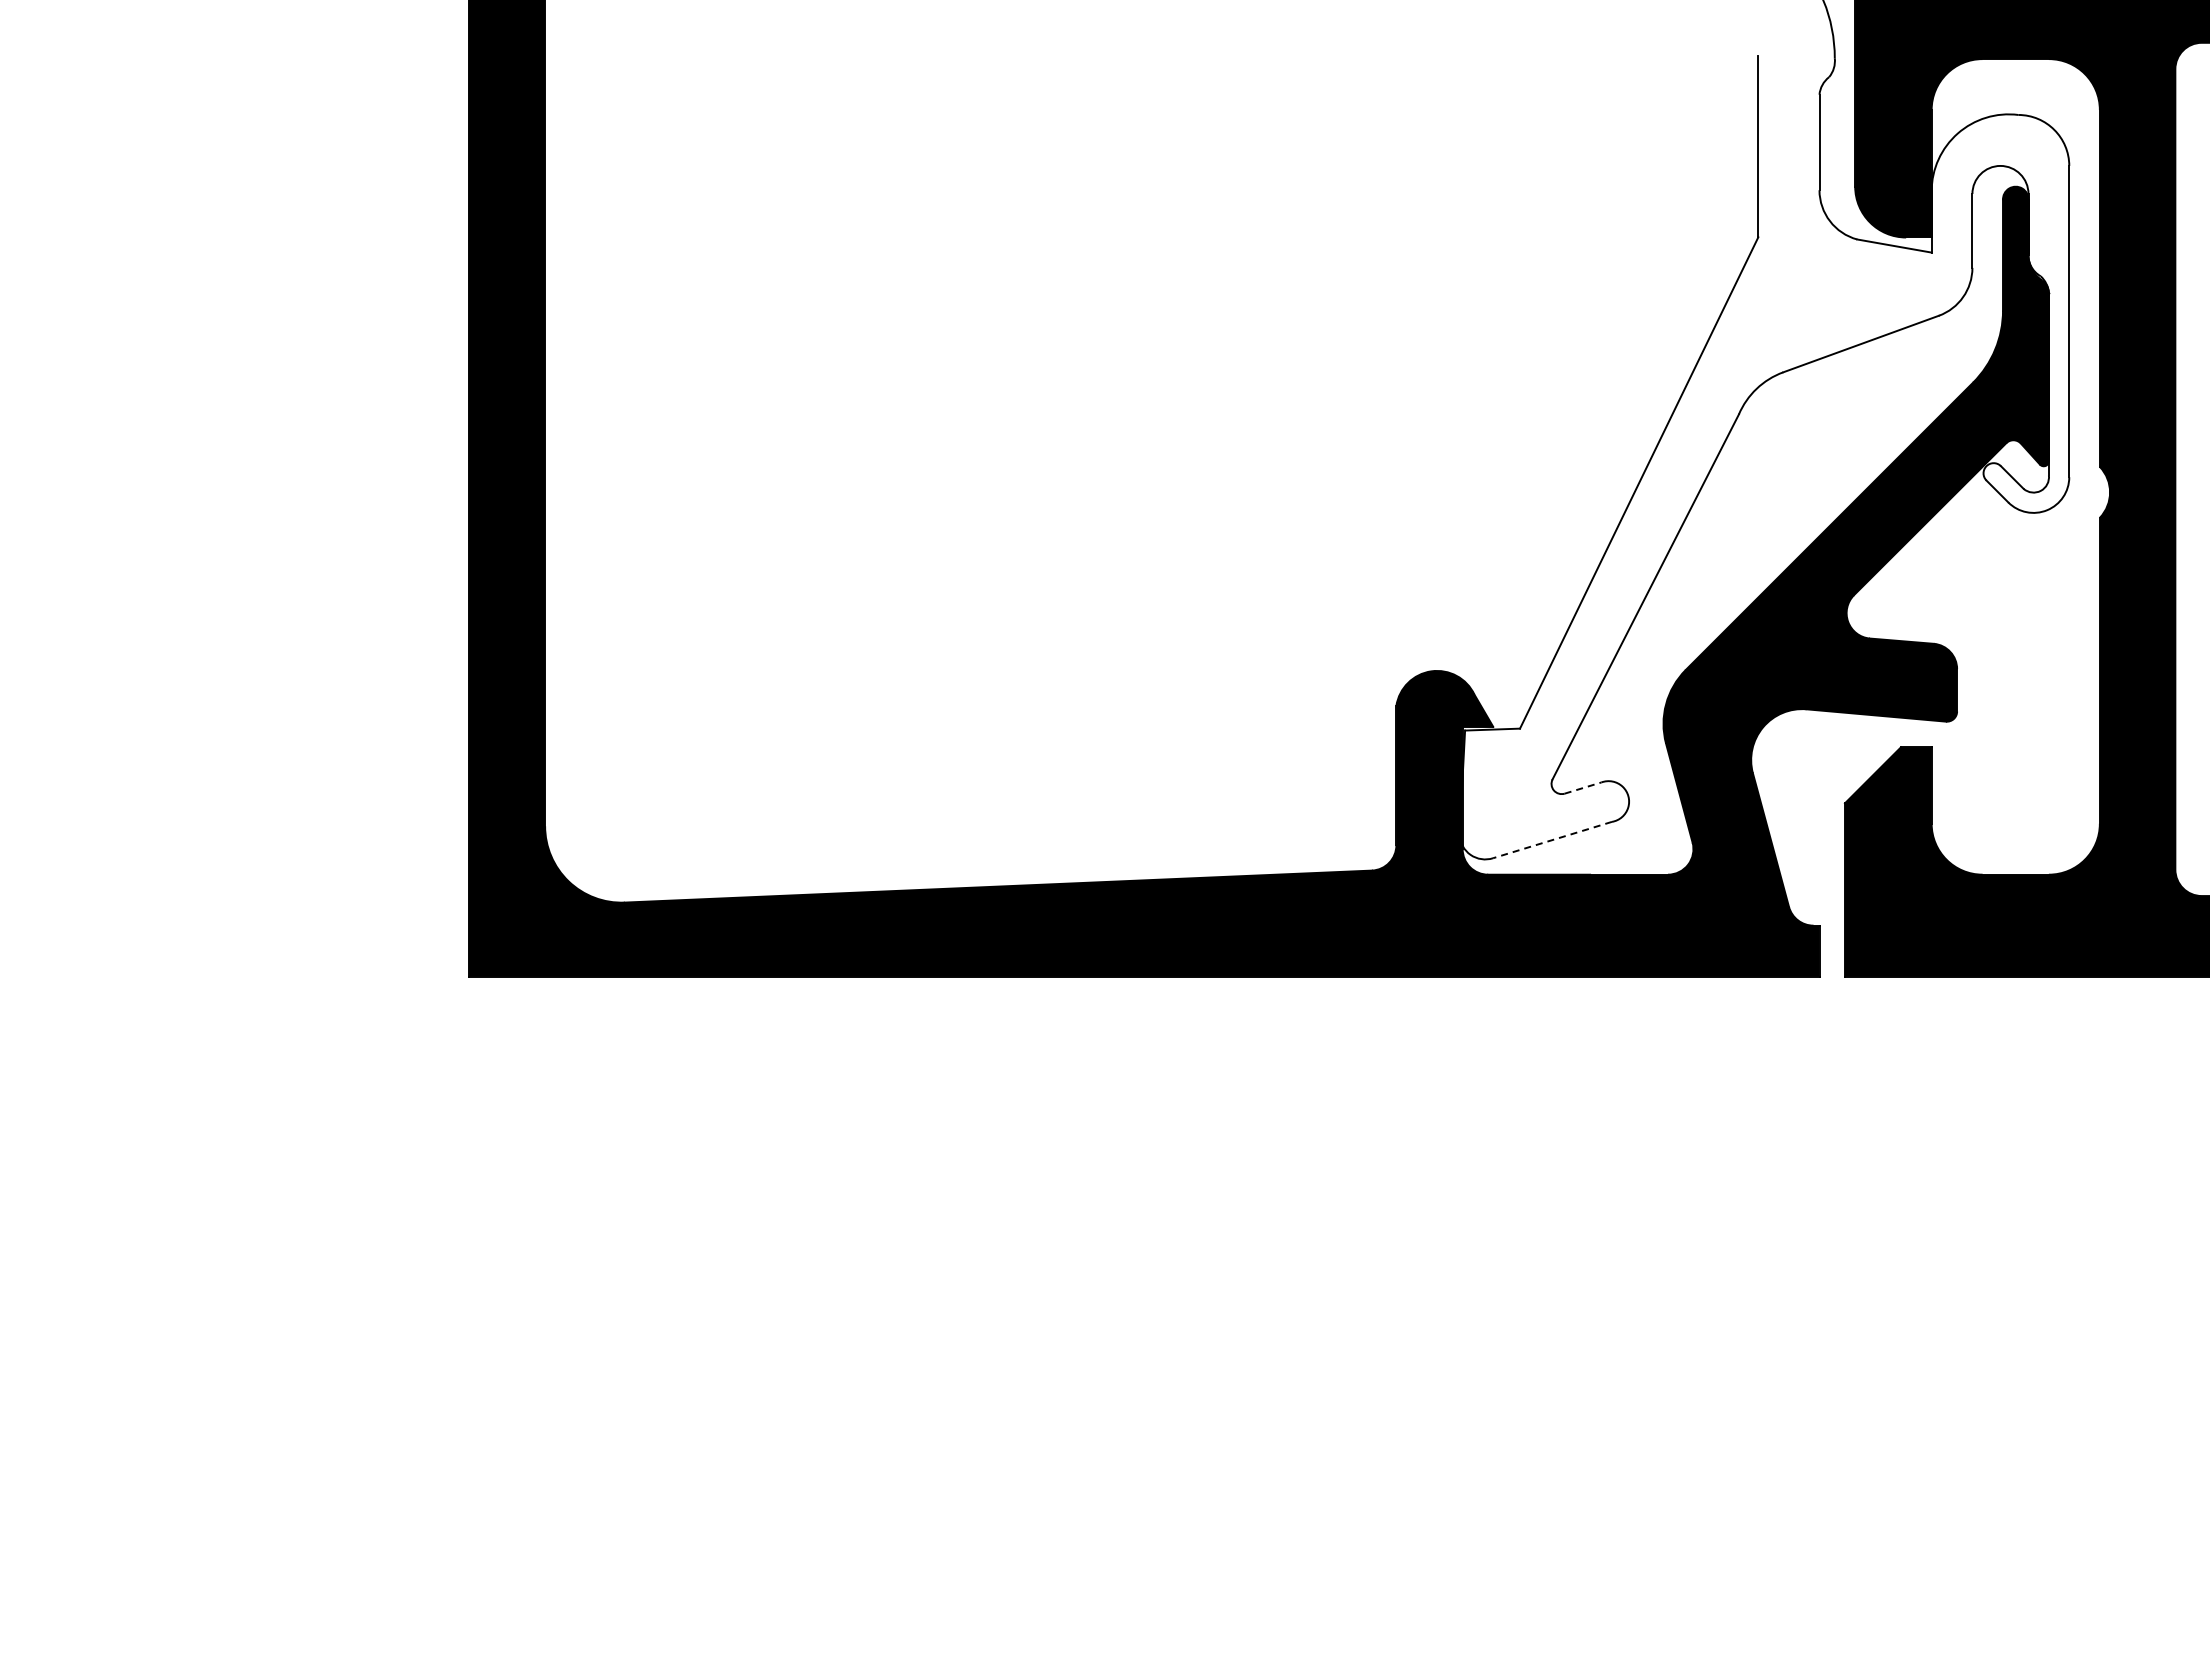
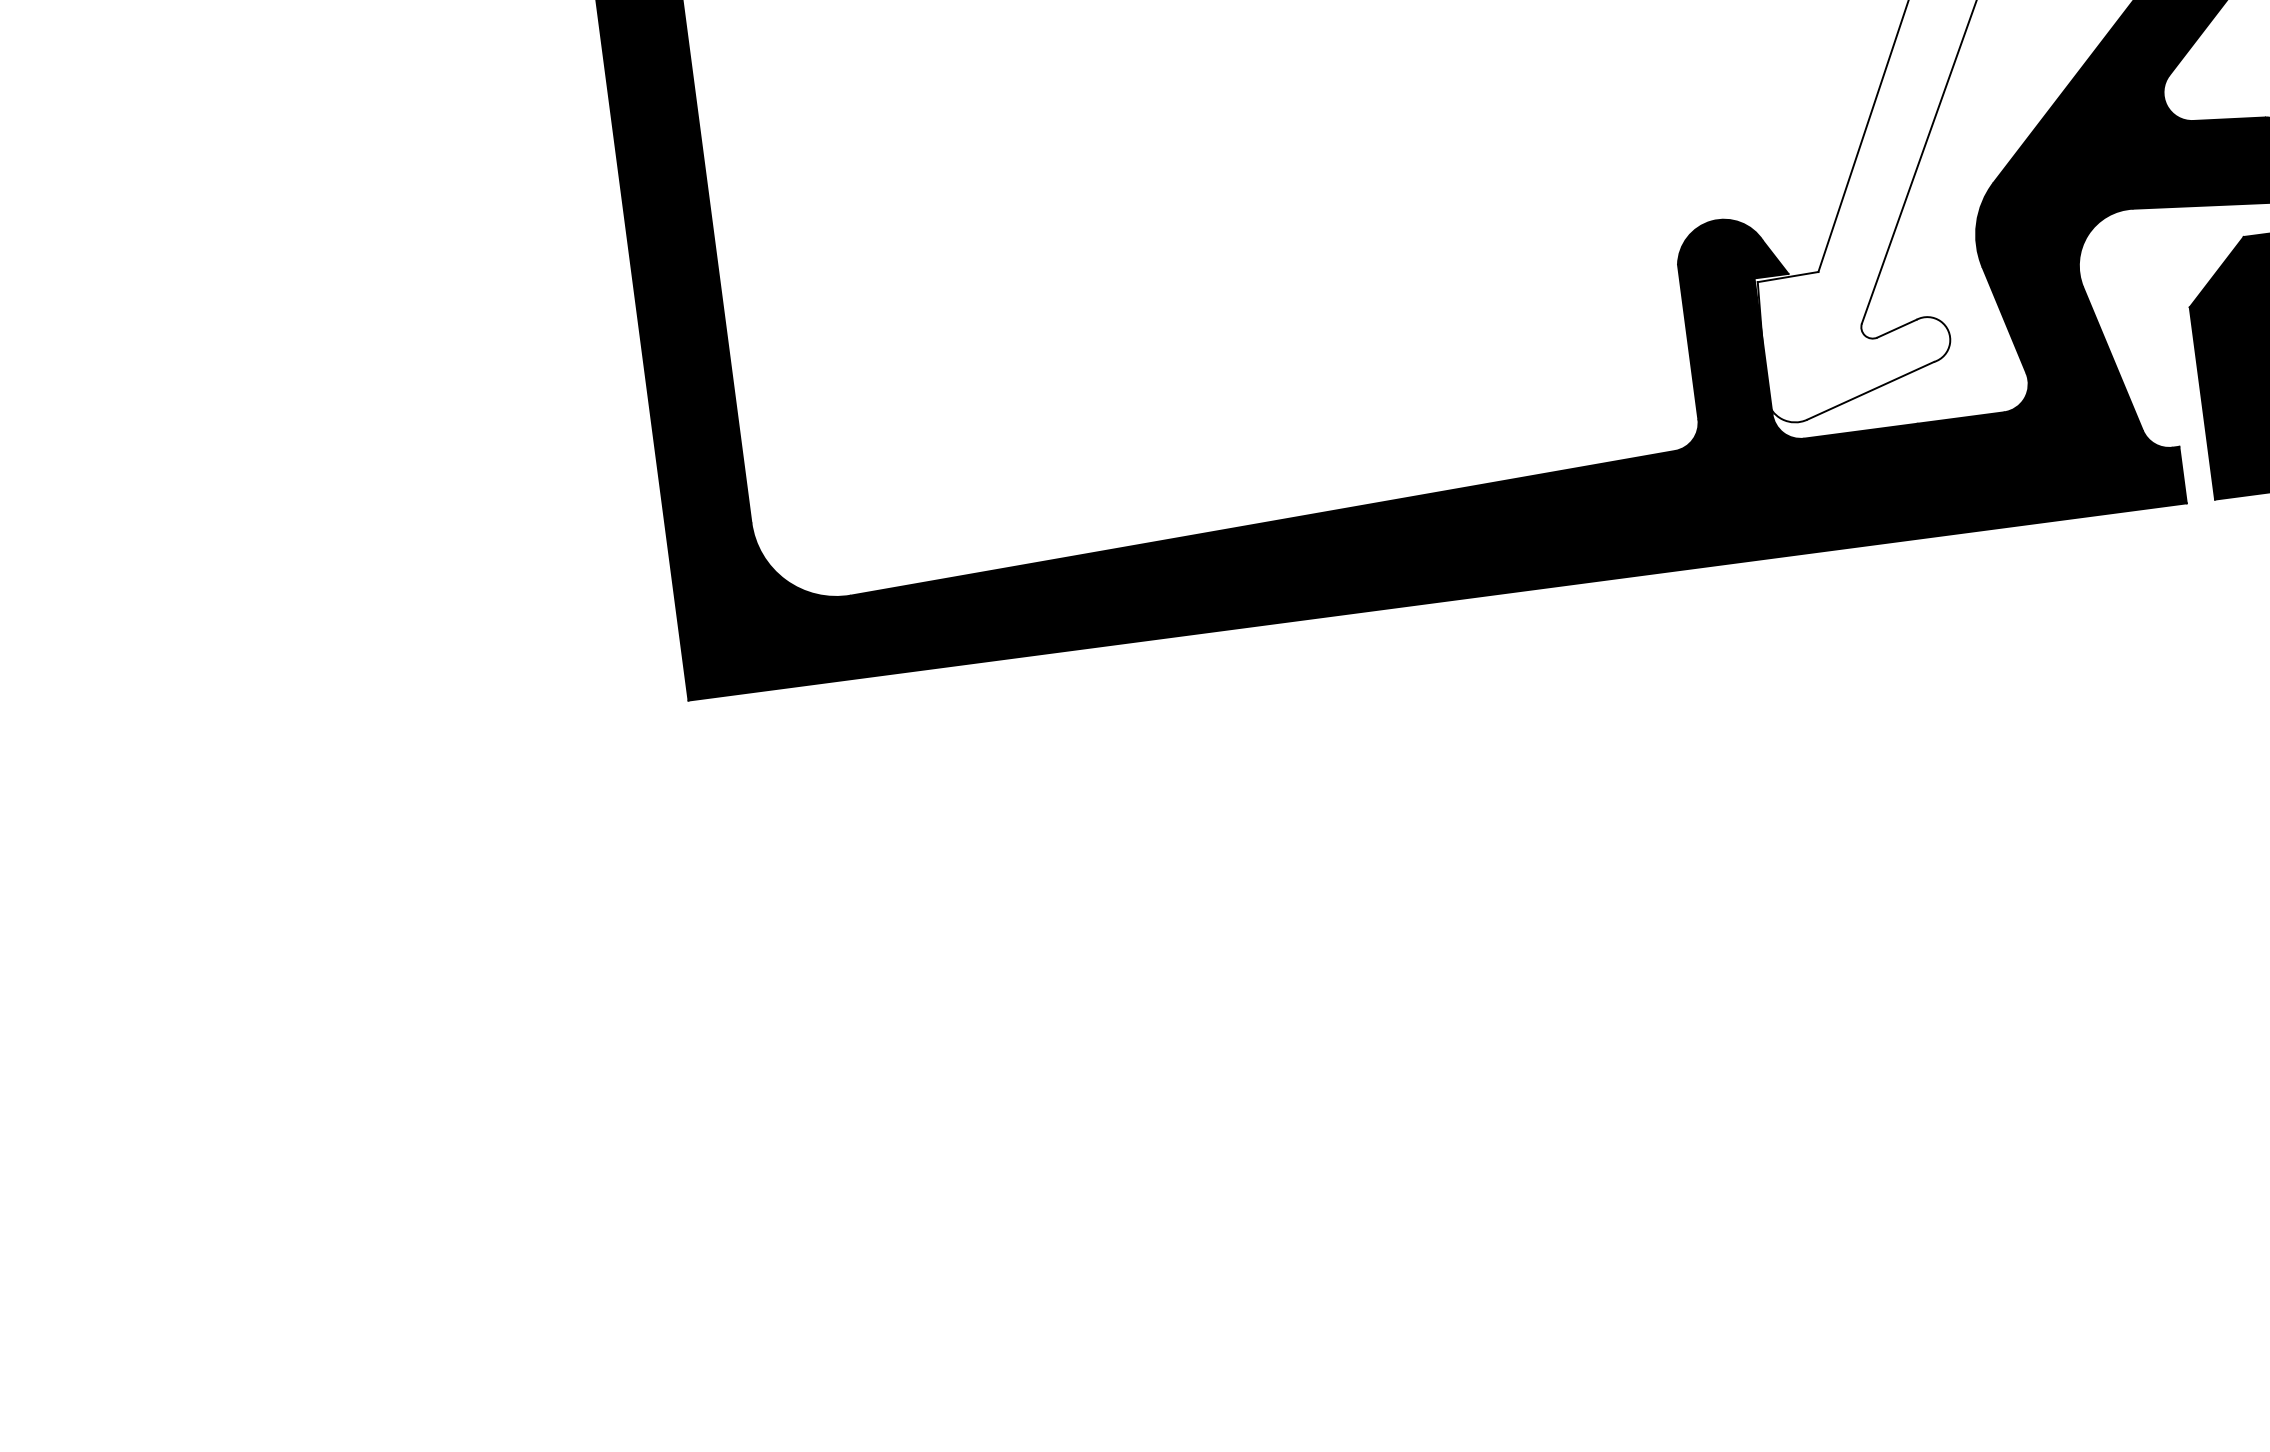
line: (1583, 787) -> (1897, 328), dashed -> solid
line: (1552, 840) -> (1870, 391), dashed -> solid

